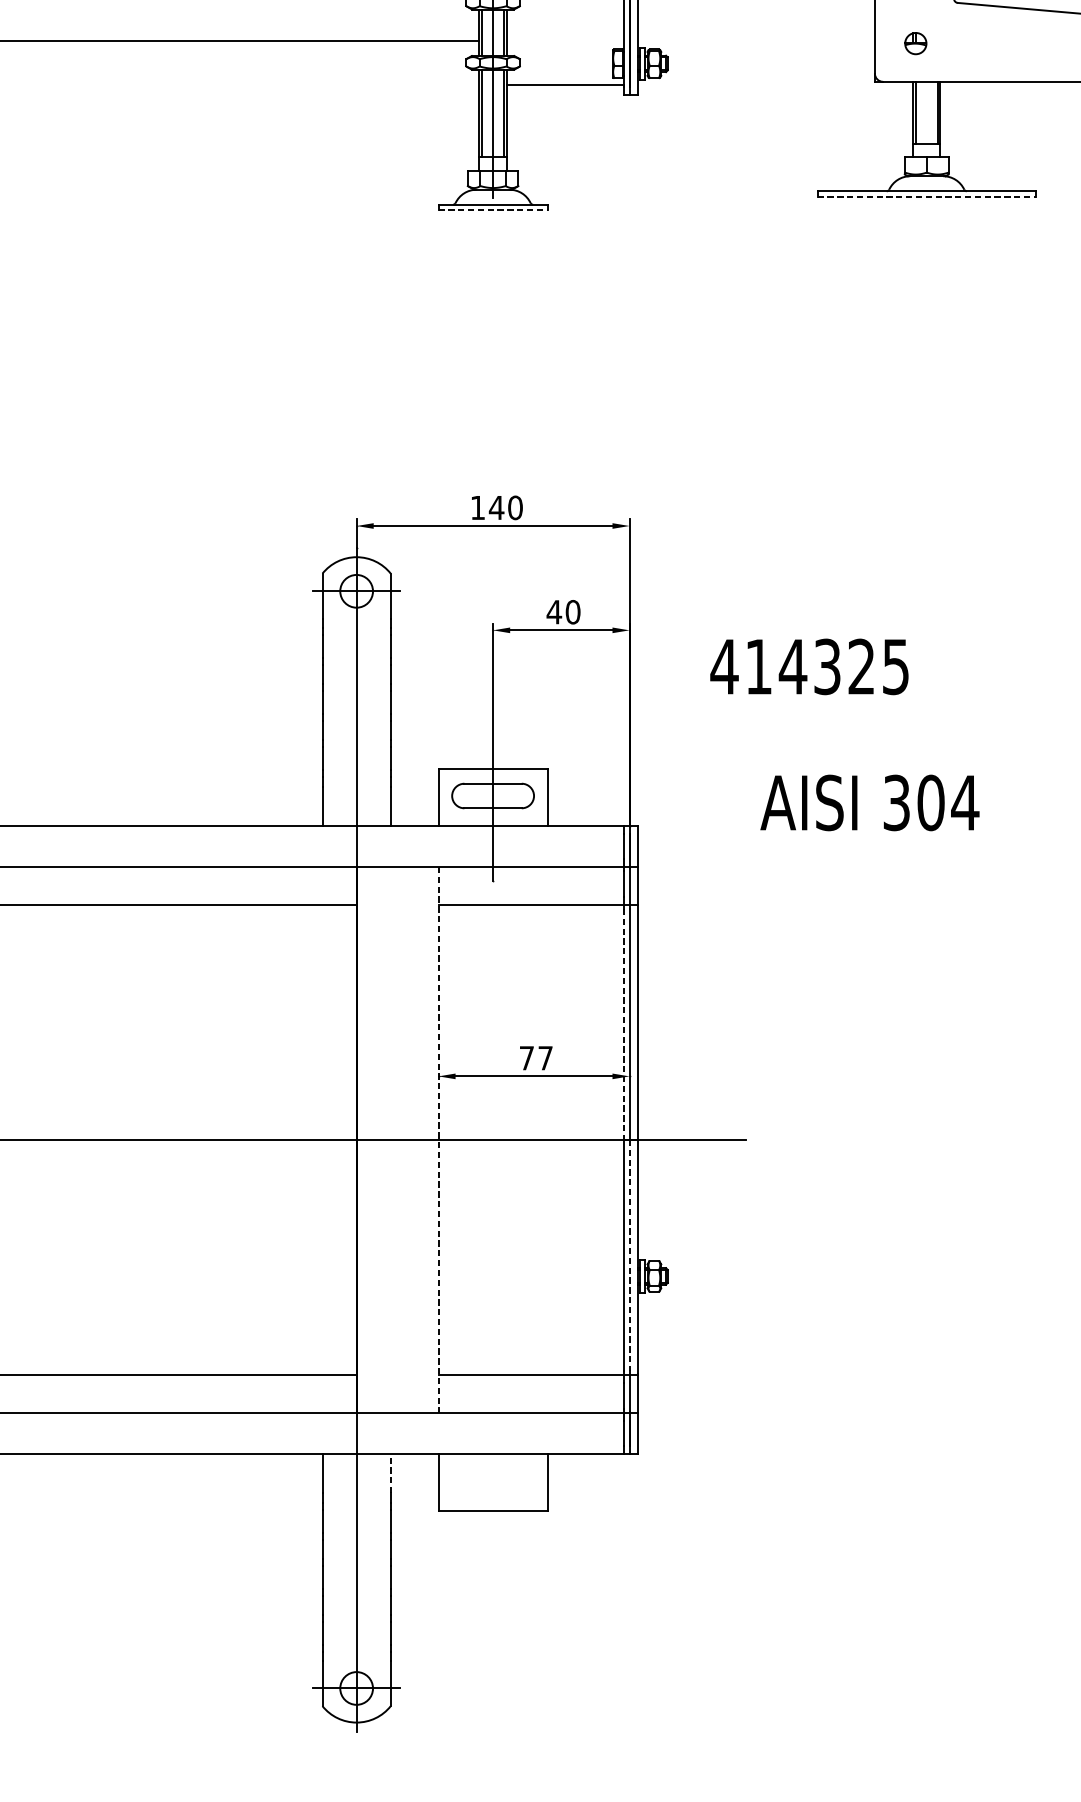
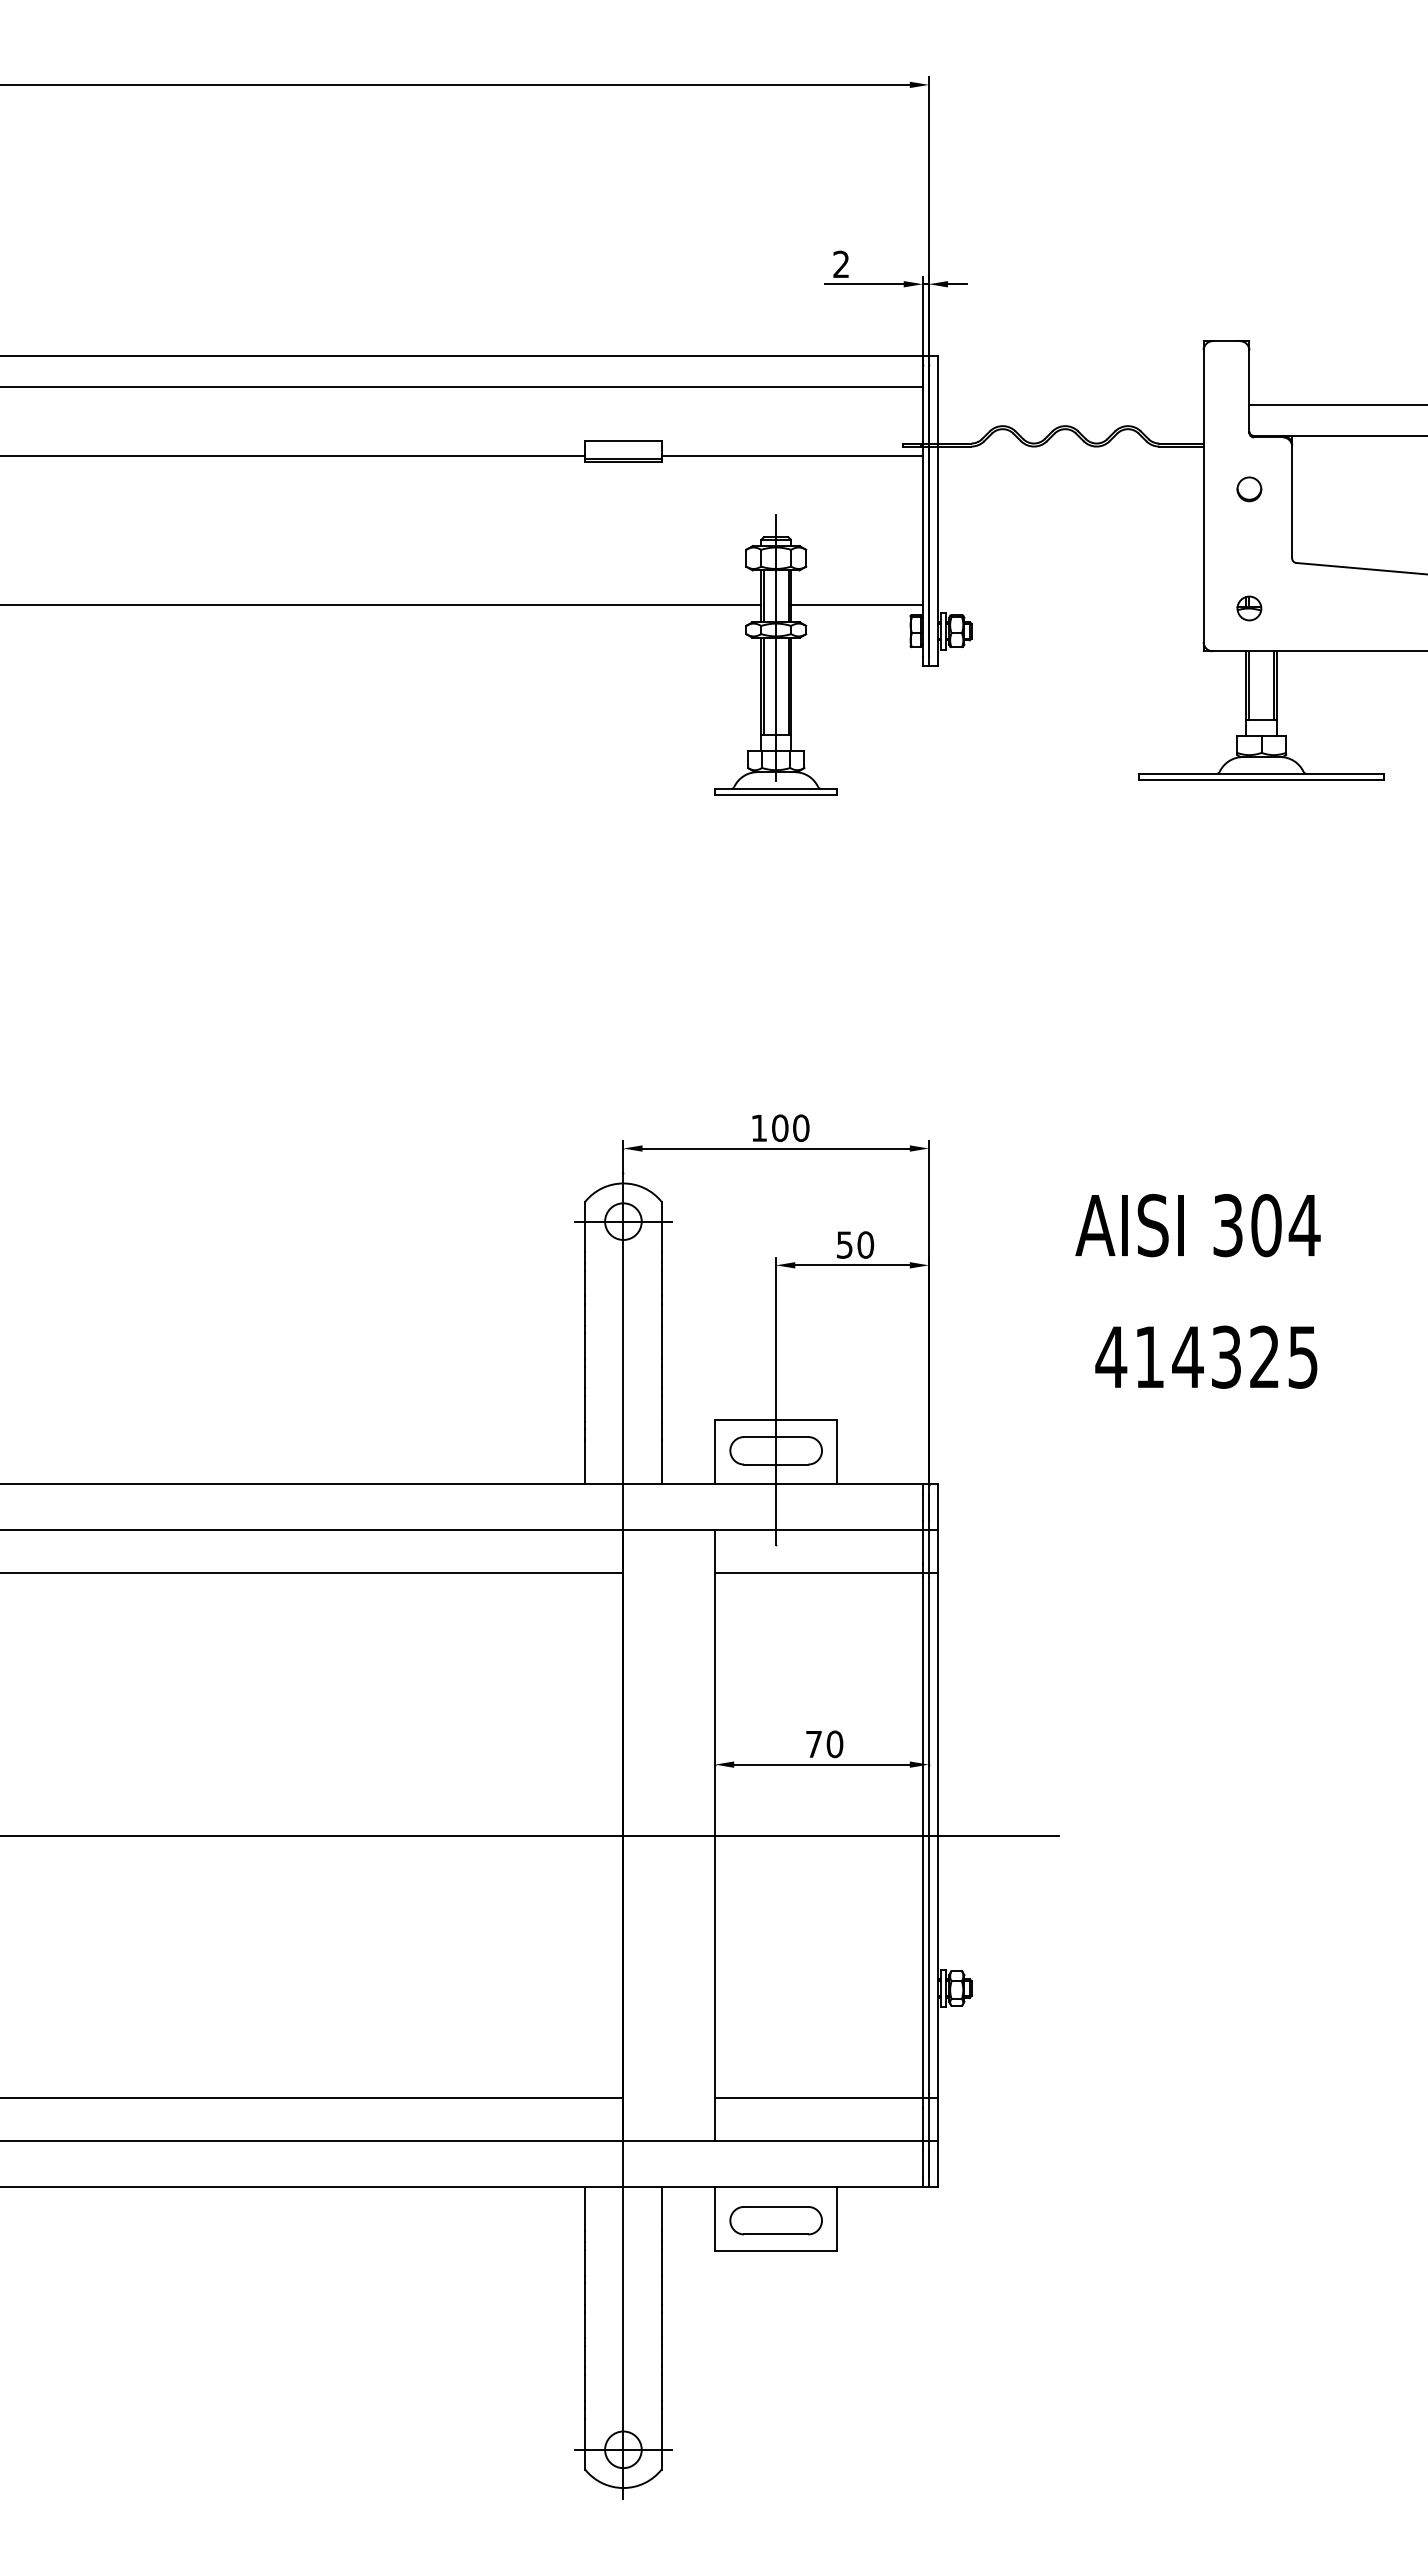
line: (564, 85) -> (856, 605), moved
line: (927, 196) -> (1262, 779), dashed -> solid
line: (493, 210) -> (776, 795), dashed -> solid
text: (496, 508) -> (779, 1128), 140 -> 100
text: (554, 611) -> (844, 1244), 40 -> 50
text: (809, 666) -> (1206, 1356), moved
text: (869, 802) -> (1197, 1225), moved
line: (623, 1024) -> (922, 1706), dashed -> solid
text: (545, 1058) -> (834, 1744), 77 -> 70
line: (438, 1139) -> (715, 1835), dashed -> solid
line: (629, 1255) -> (928, 1965), dashed -> solid
line: (390, 1472) -> (661, 2208), dashed -> solid
part: (492, 1483) -> (775, 2220), added

